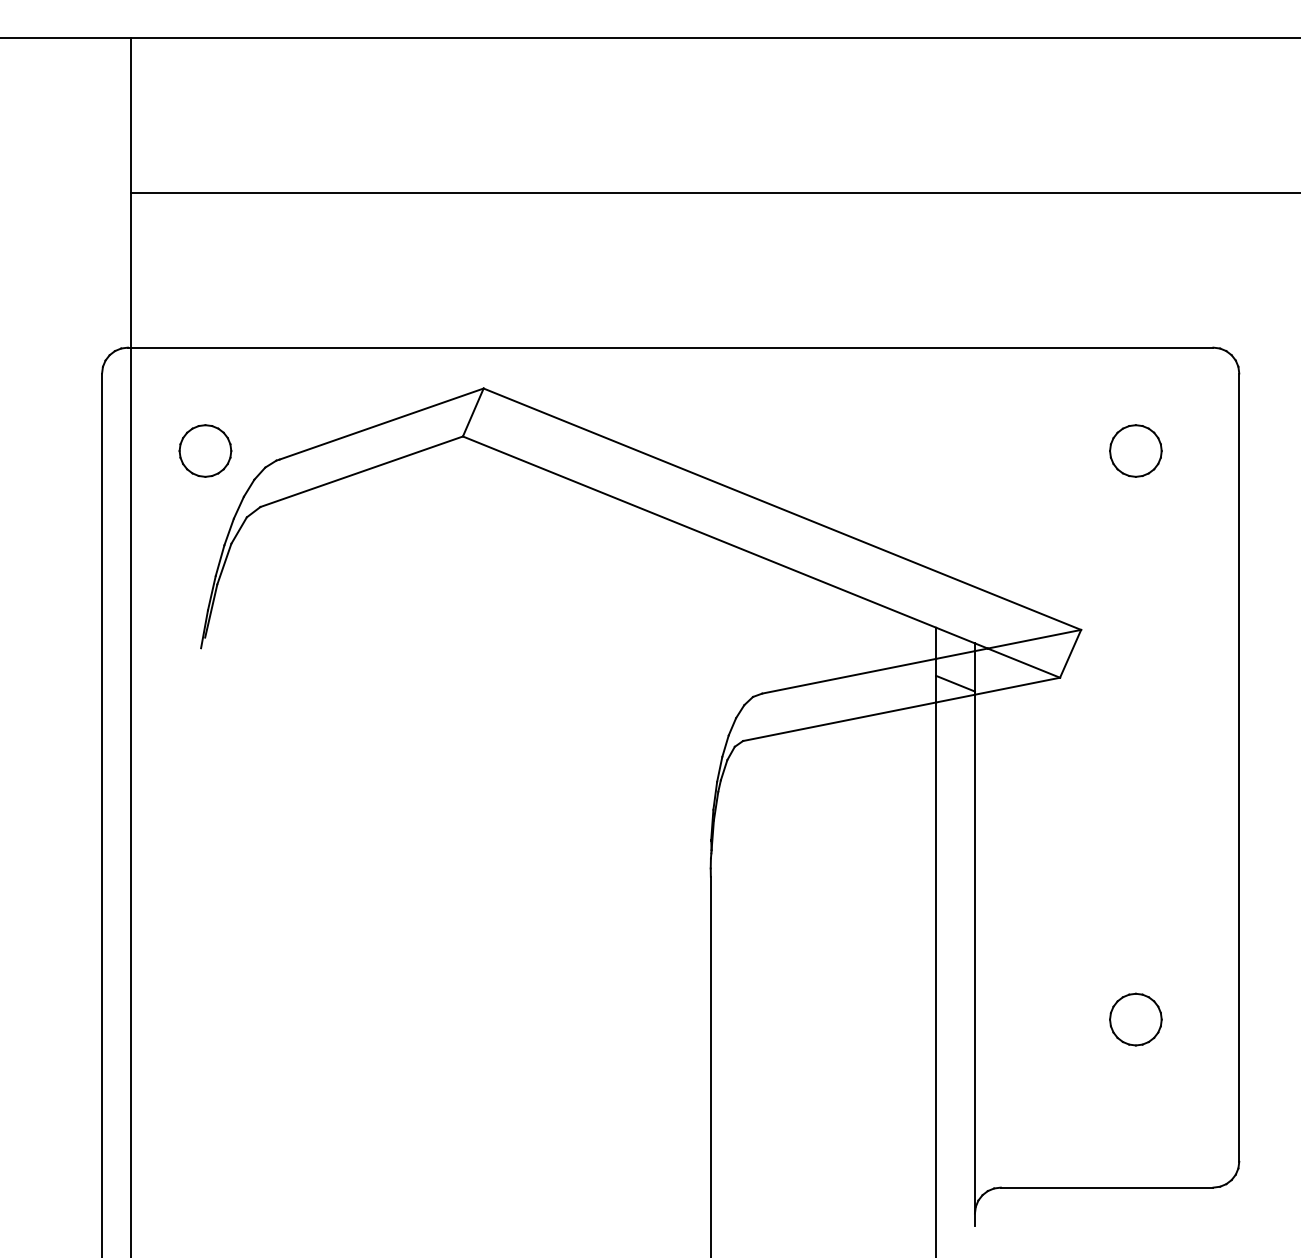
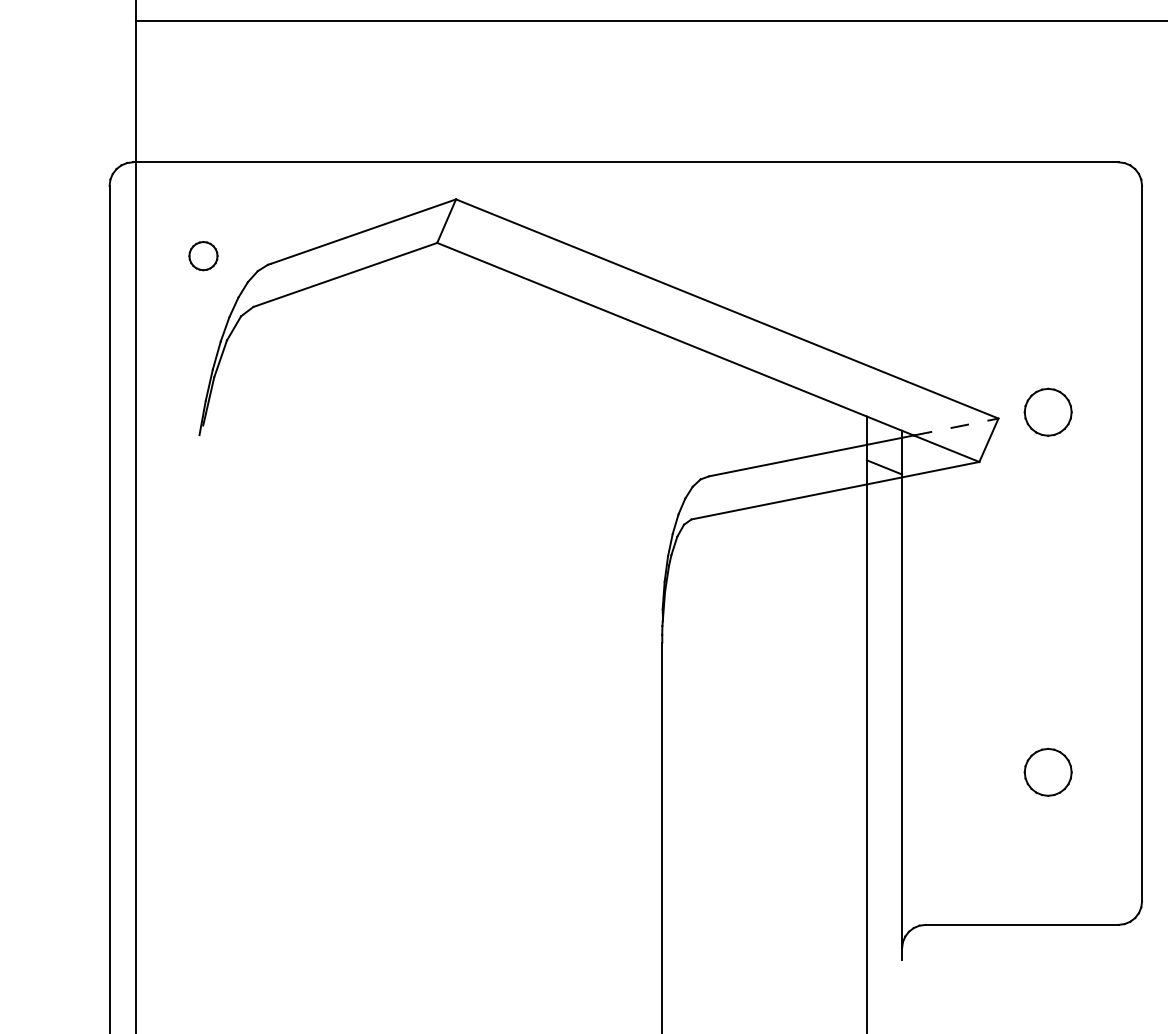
part: (205, 450) -> (203, 255), size x0.6
part: (1135, 450) -> (1047, 411), moved
line: (1034, 639) -> (956, 427), solid -> dashed

